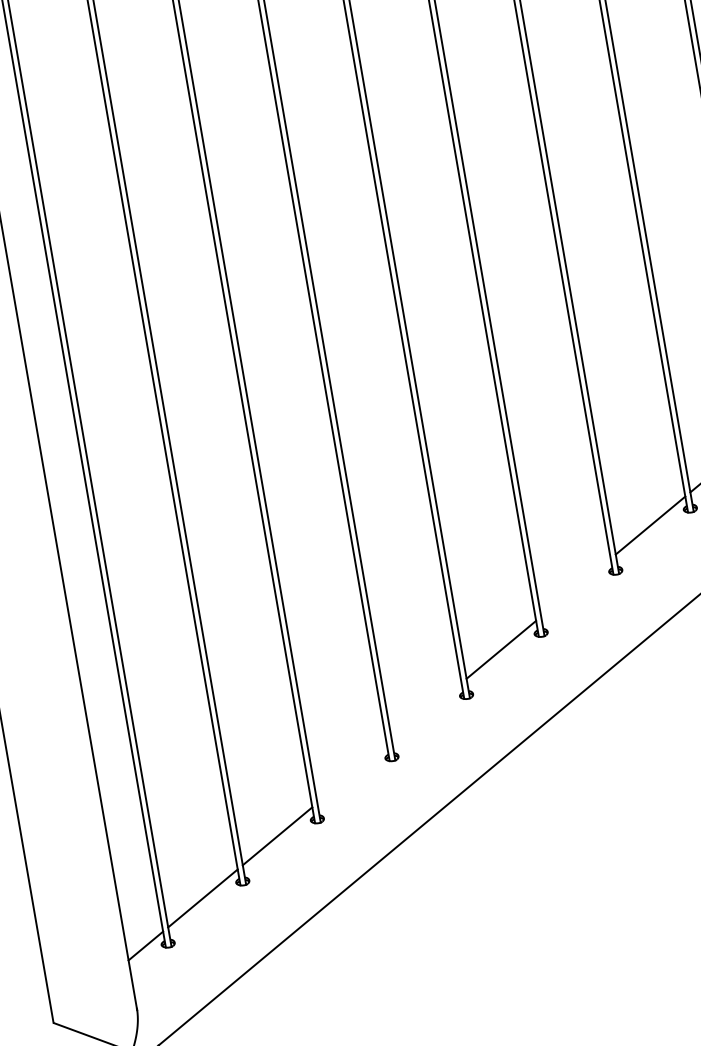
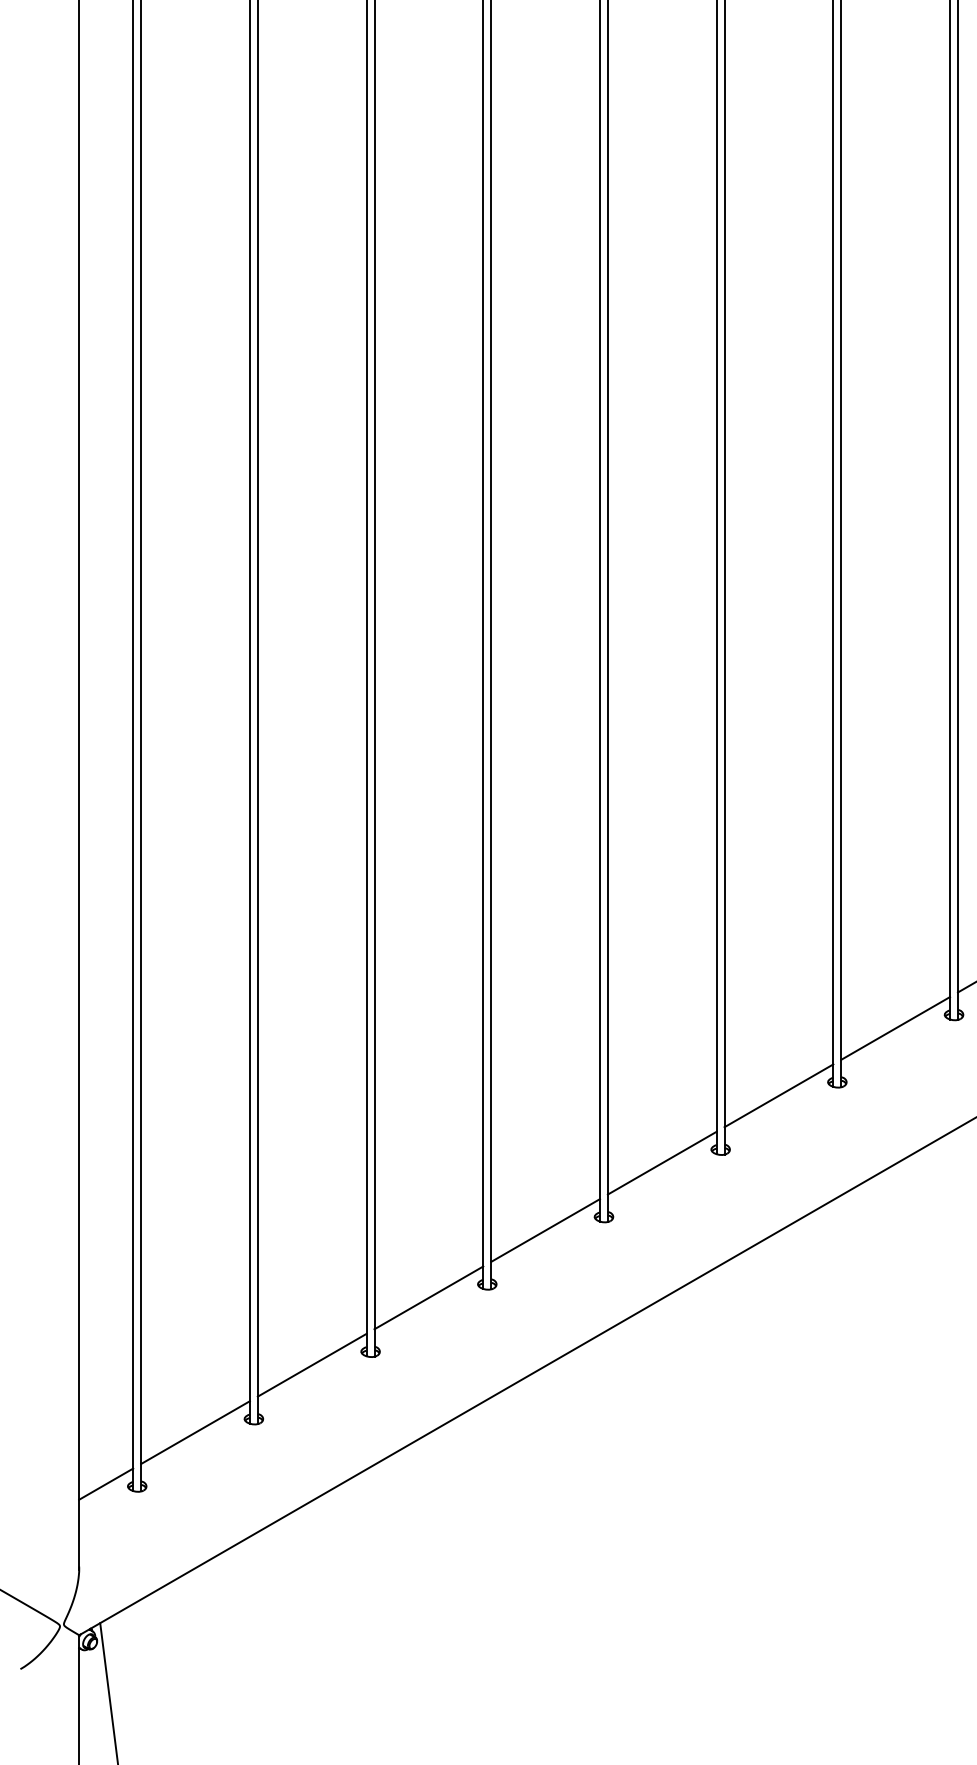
line: (575, 587) -> (778, 1095), added
line: (426, 711) -> (545, 1230), added
line: (351, 773) -> (428, 1297), added

